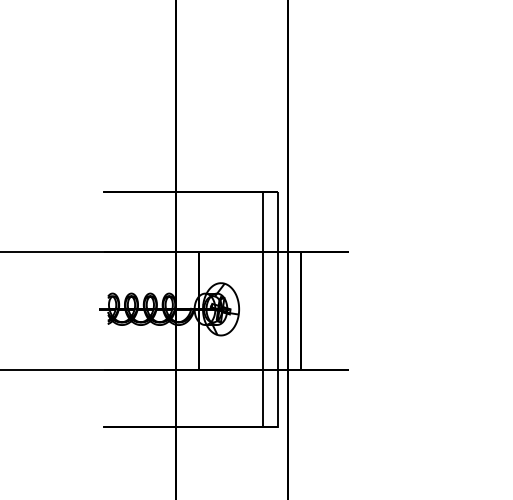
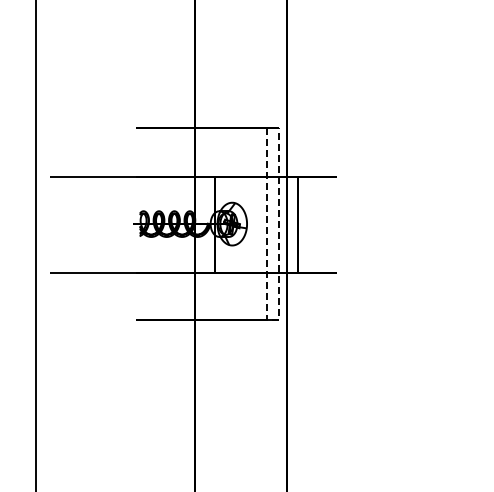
line: (270, 427) -> (272, 320), solid -> dashed

